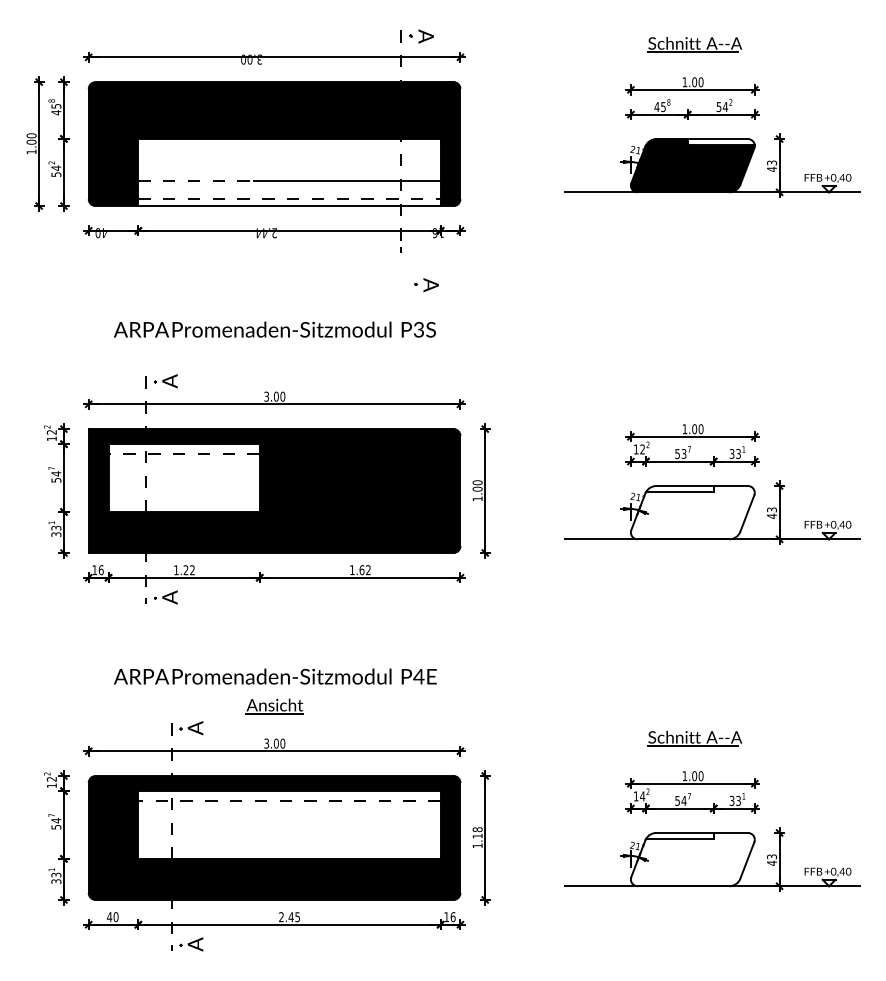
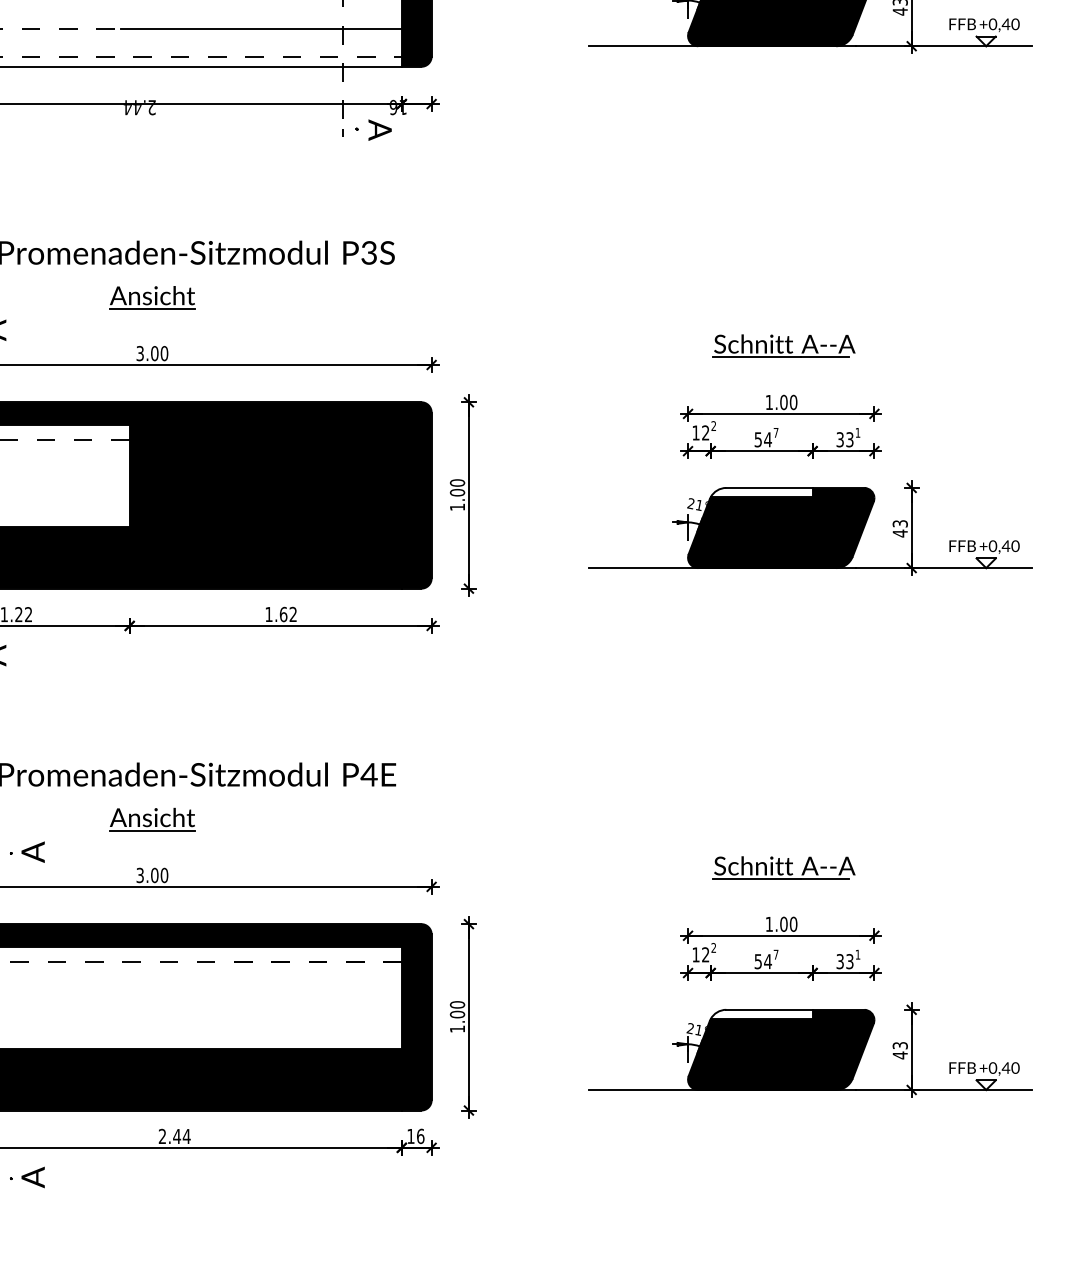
part: (426, 285) -> (373, 130), moved
part: (274, 359) -> (151, 297), added
part: (694, 391) -> (783, 345), added
text: (683, 453) -> (767, 439), 53 -> 54
fill: (692, 512) -> (780, 527), added
text: (642, 796) -> (705, 954), 14 -> 12
text: (477, 832) -> (457, 1009), 1.18 -> 1.00
fill: (692, 859) -> (780, 1049), added
text: (297, 917) -> (186, 1136), 2.45 -> 2.44

